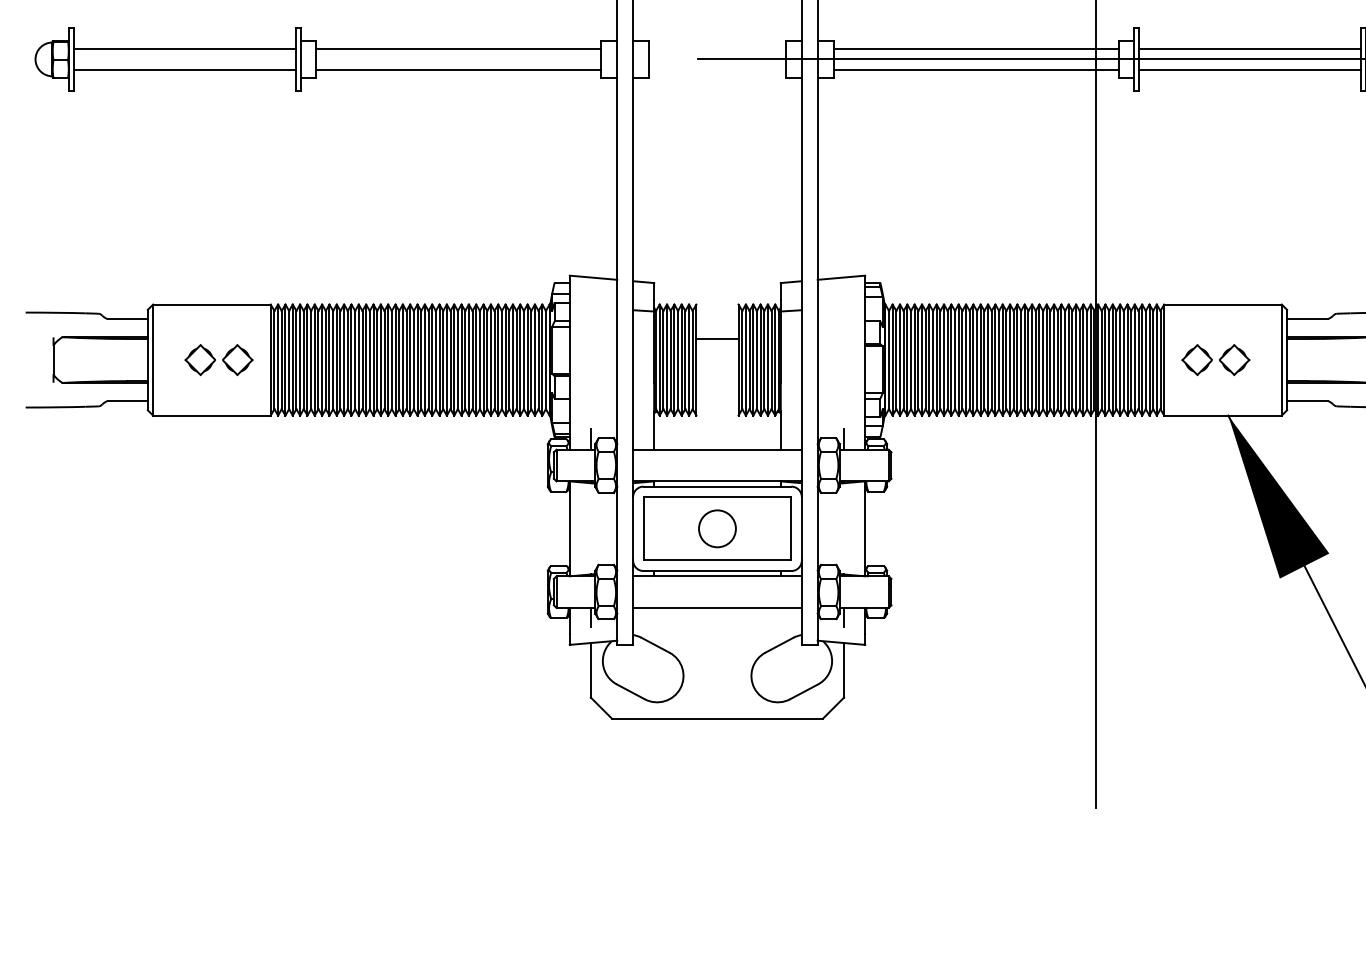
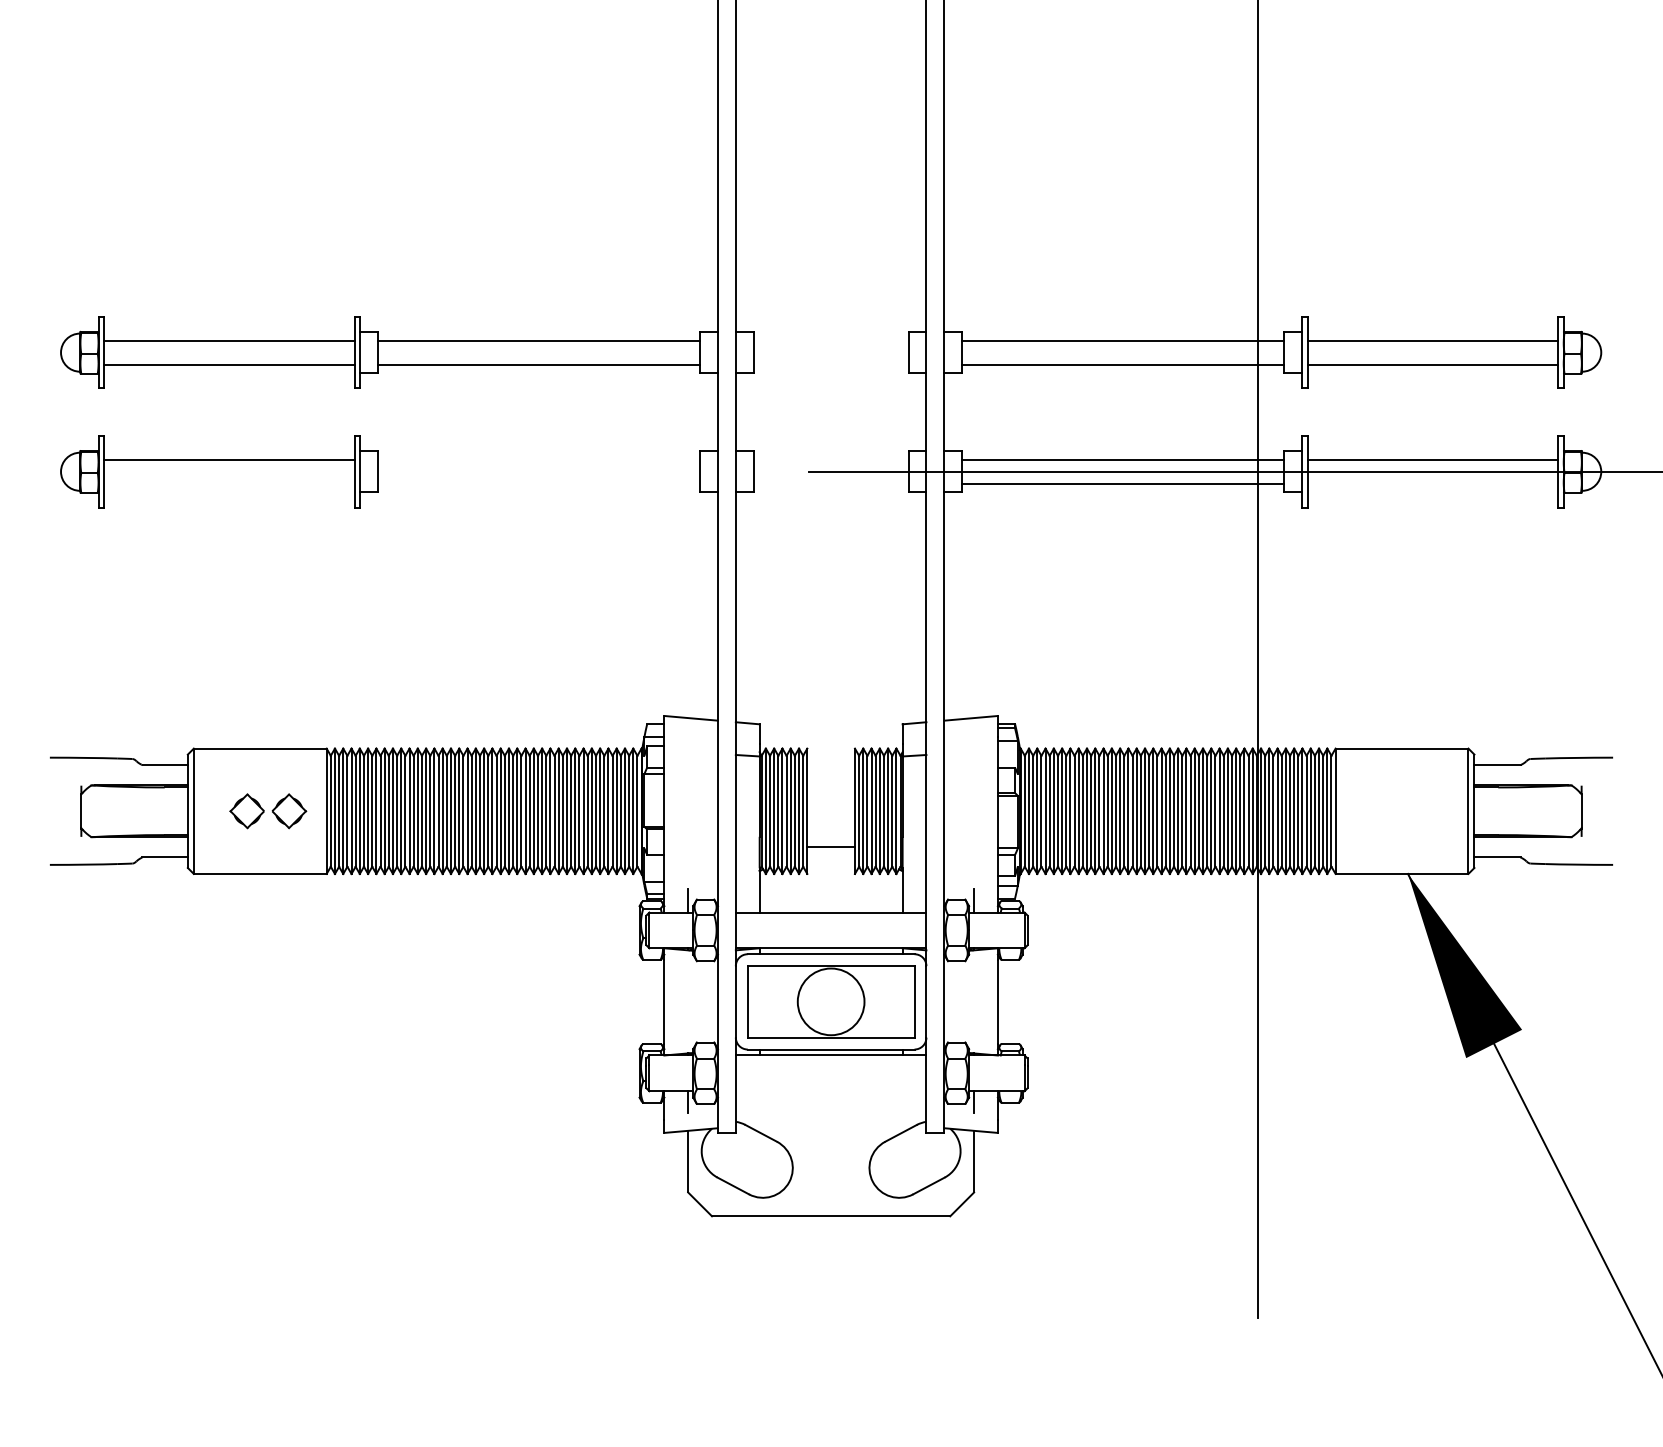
line: (459, 48) -> (539, 459), removed
line: (184, 69) -> (229, 483), removed
line: (459, 69) -> (539, 483), removed
line: (1249, 69) -> (1432, 483), removed
line: (716, 339) -> (830, 847), moved
part: (1215, 360) -> (1393, 811), removed
circle: (716, 528) -> (830, 1001), size x1.6
line: (716, 608) -> (830, 1091), removed

